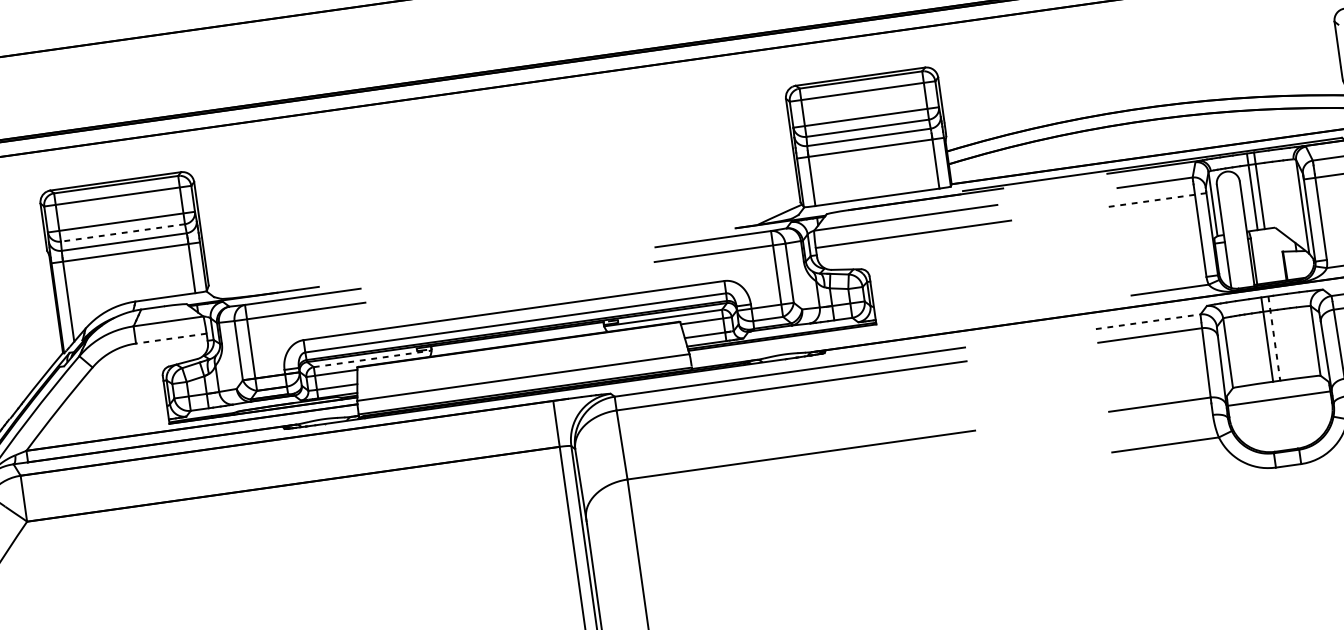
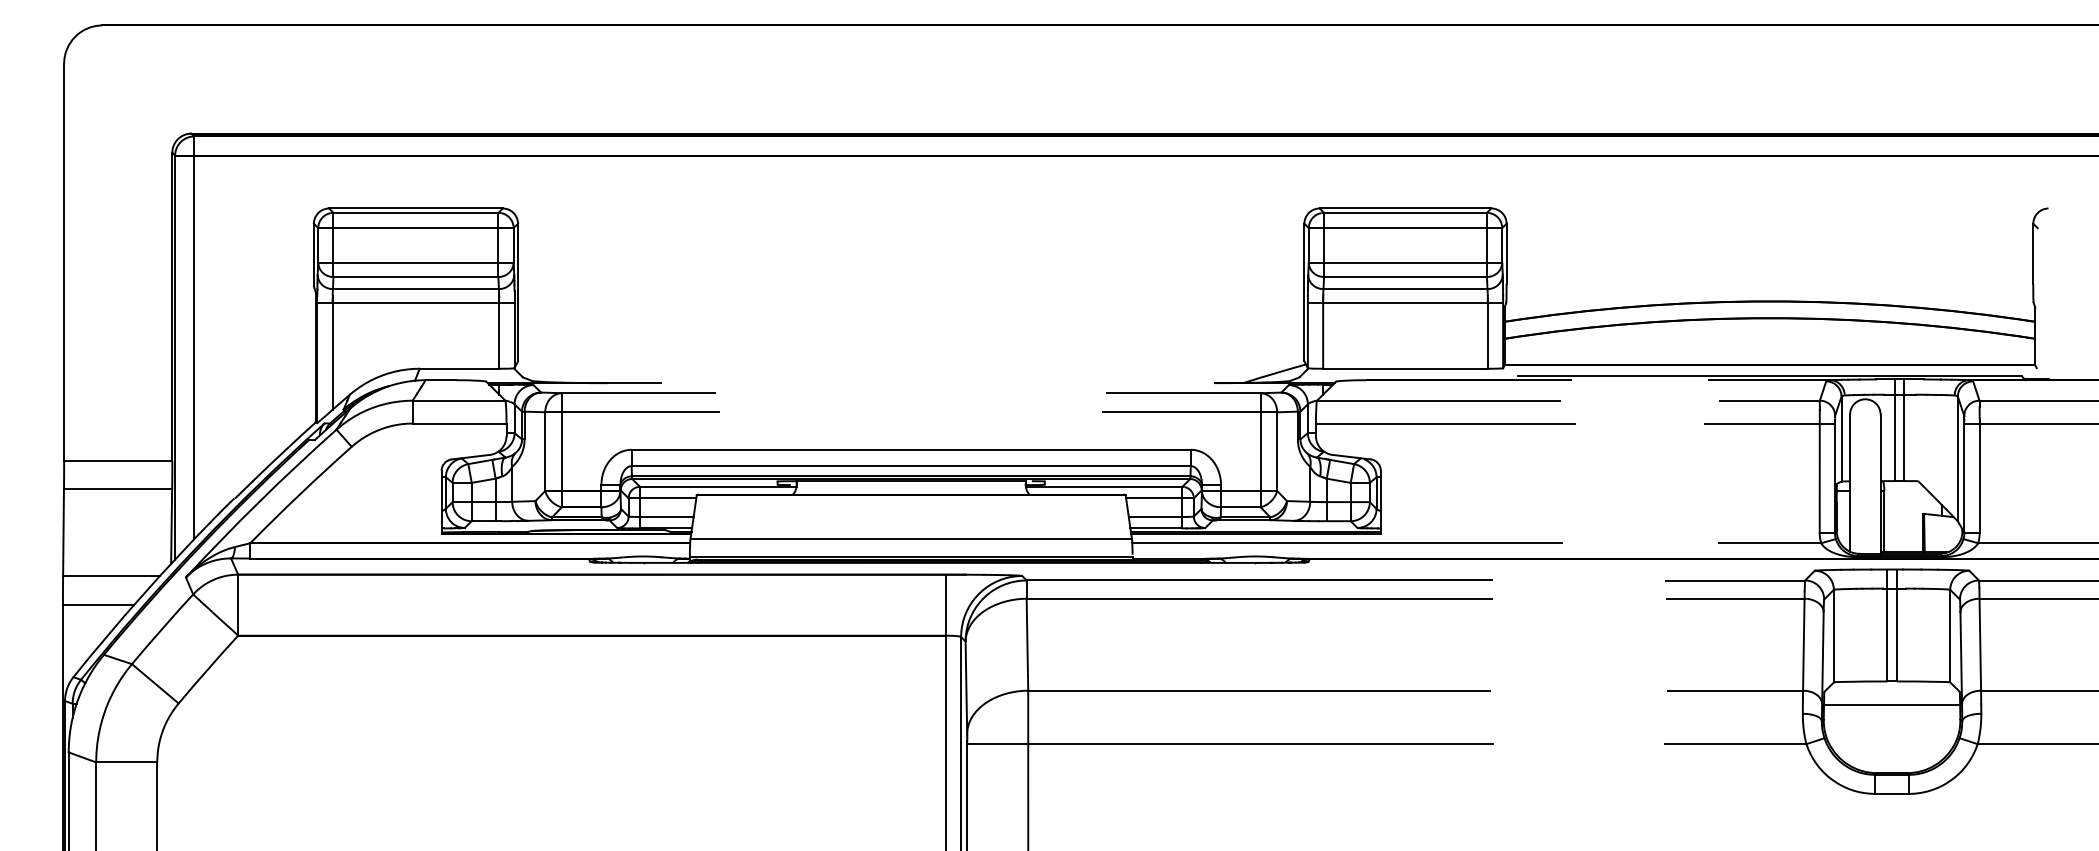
line: (1157, 200) -> (1769, 423), dashed -> solid
line: (122, 233) -> (415, 277), dashed -> solid
line: (1148, 321) -> (1735, 580), dashed -> solid
line: (851, 335) -> (1346, 543), added
line: (171, 338) -> (459, 423), dashed -> solid
line: (1274, 338) -> (1896, 625), dashed -> solid
line: (372, 358) -> (718, 486), dashed -> solid
line: (785, 498) -> (1230, 744), added

